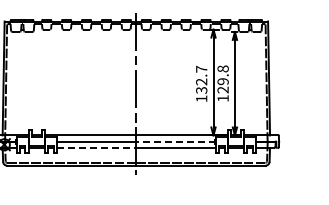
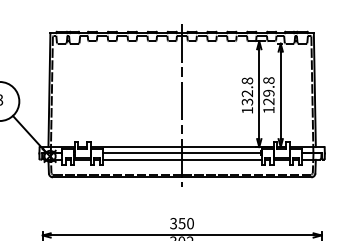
text: (201, 68) -> (247, 80), 132.7 -> 132.8
line: (175, 141) -> (221, 153), dashed -> solid
line: (96, 147) -> (142, 159), dashed -> solid

